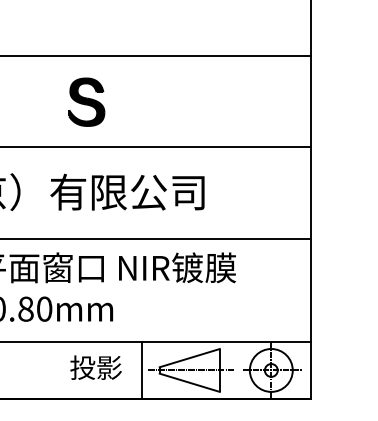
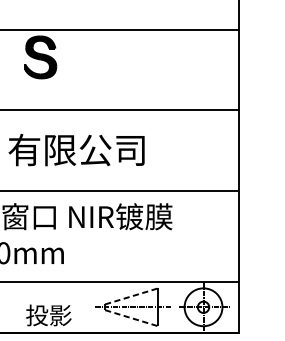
part: (86, 101) -> (40, 56), moved
line: (190, 357) -> (132, 295), solid -> dashed
text: (95, 367) -> (48, 315), moved
line: (142, 370) -> (89, 307), removed
line: (190, 382) -> (132, 317), solid -> dashed

